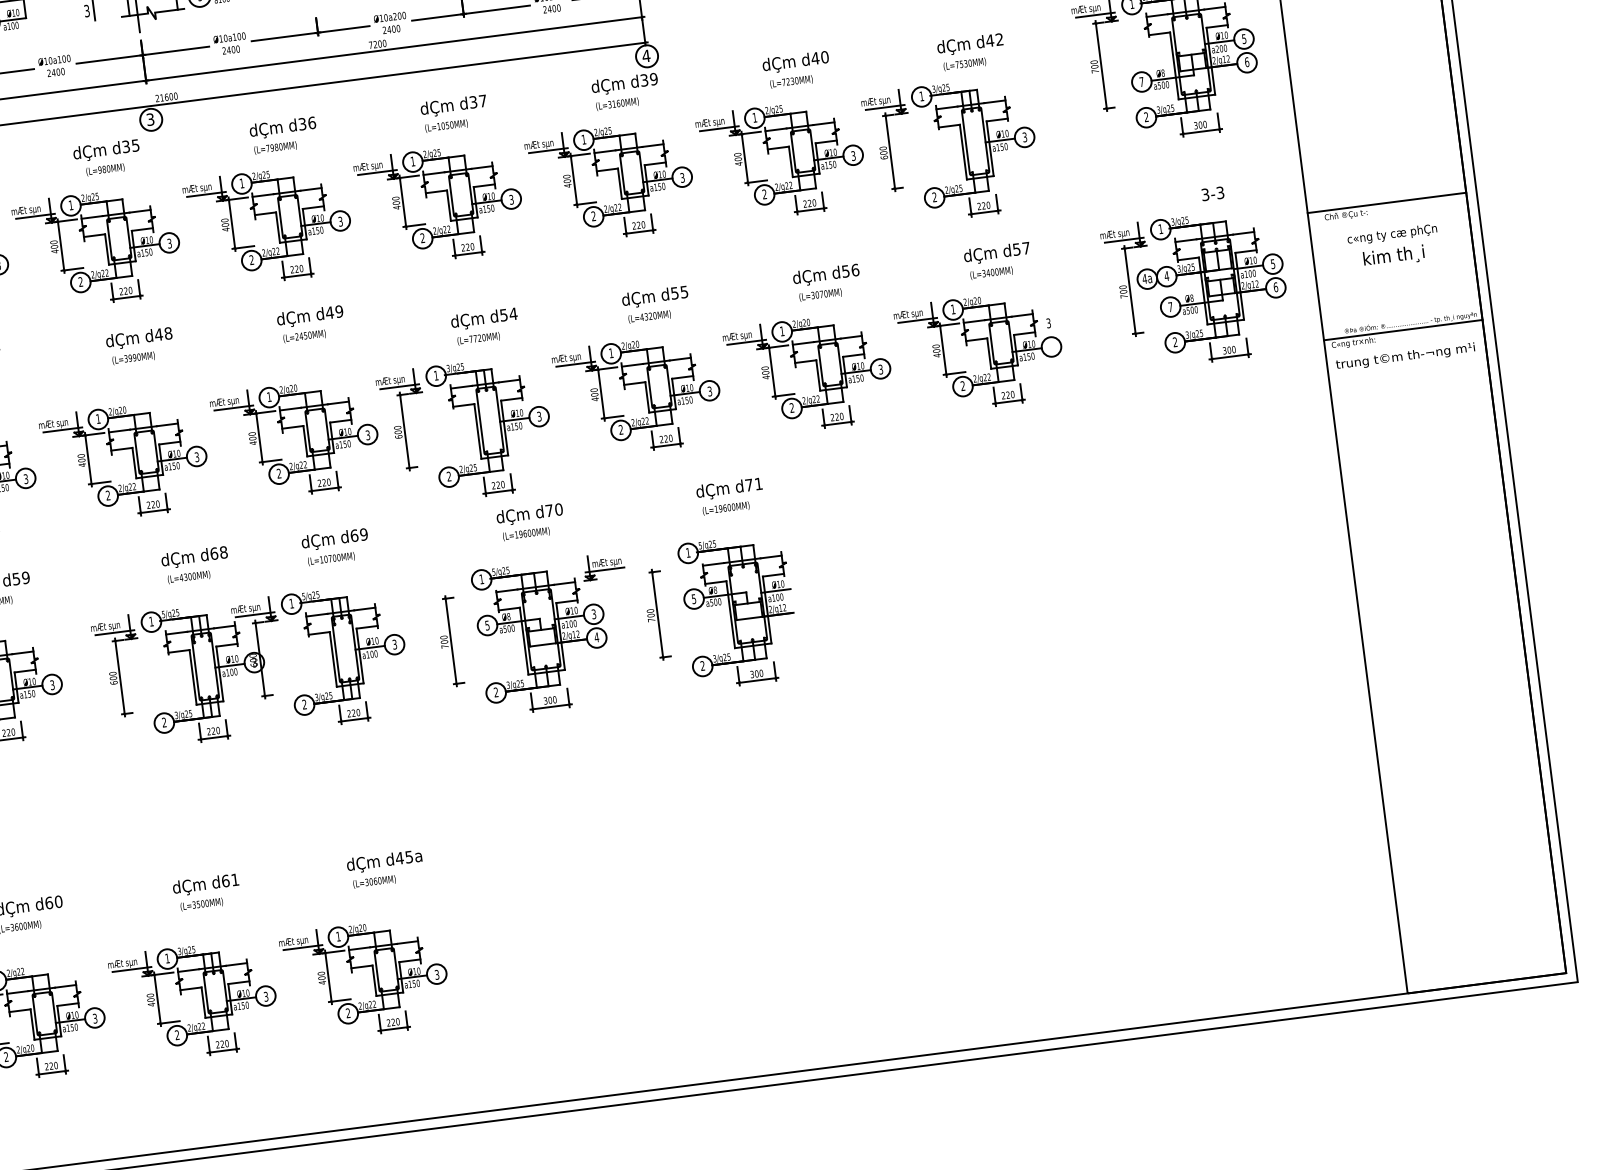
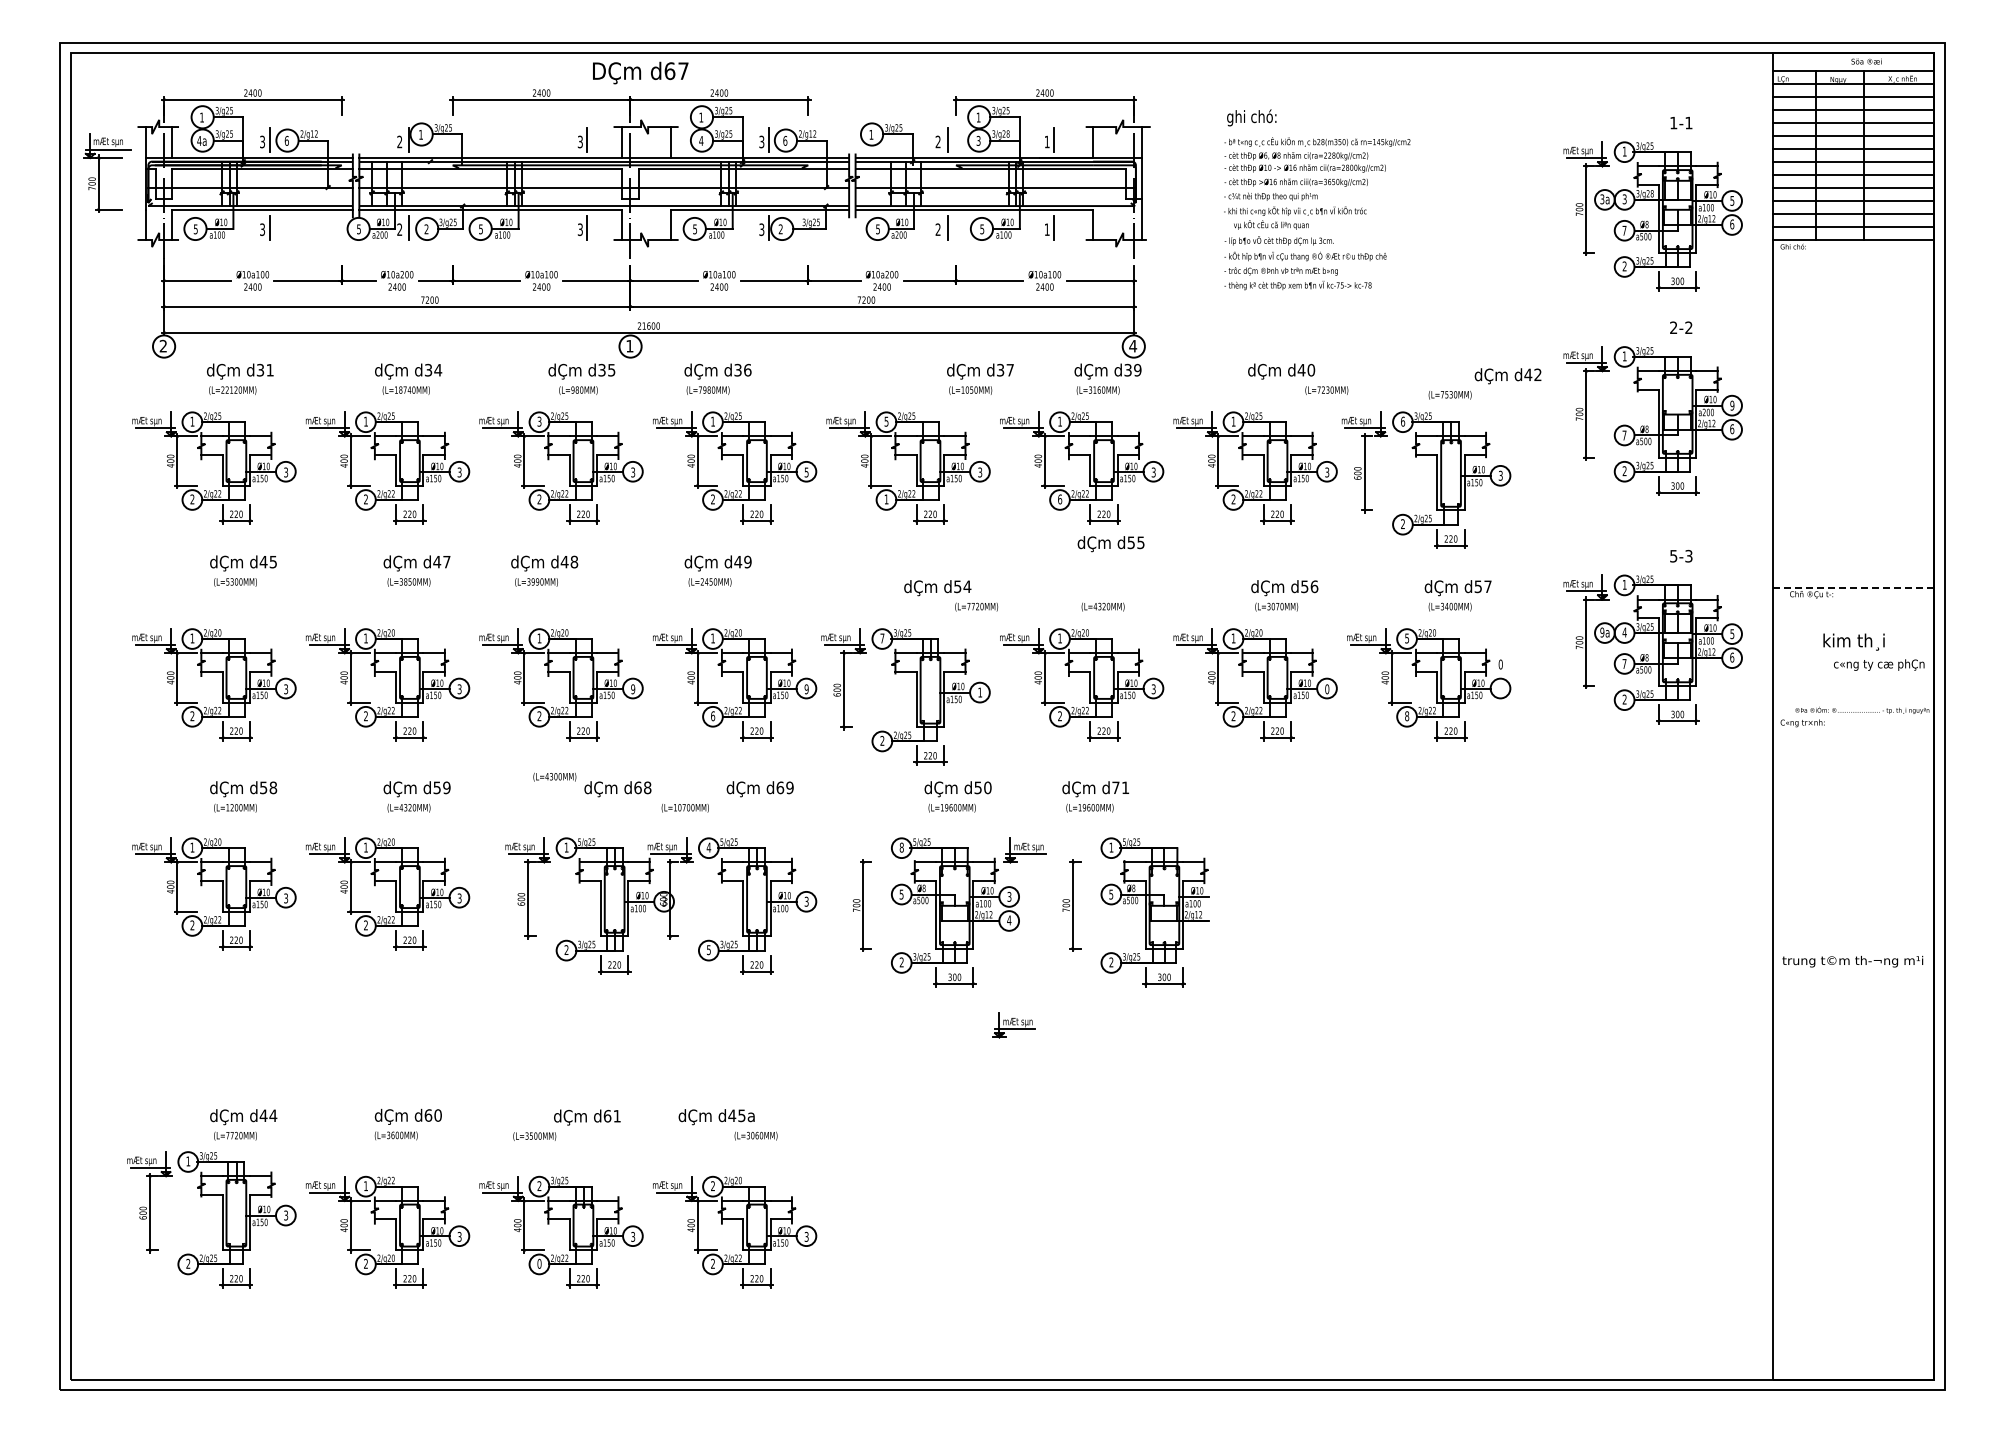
text: (1244, 38) -> (1732, 405), 5 -> 9
text: (969, 44) -> (1507, 376), moved
text: (791, 81) -> (1326, 390), moved
text: (922, 96) -> (1403, 421), 1 -> 6
text: (454, 112) -> (980, 378), moved
text: (150, 118) -> (629, 345), 3 -> 1
text: (283, 134) -> (717, 378), moved
text: (412, 161) -> (886, 421), 1 -> 5
text: (1205, 194) -> (1673, 555), 3-3 -> 5-3
line: (1387, 202) -> (1854, 587), solid -> dashed
text: (70, 205) -> (539, 421), 1 -> 3
text: (594, 216) -> (1060, 499), 2 -> 6
text: (340, 220) -> (806, 471), 3 -> 5
text: (1392, 234) -> (1879, 664), moved
text: (422, 238) -> (886, 499), 2 -> 1
text: (1144, 278) -> (1602, 632), 4a -> 9a
text: (654, 297) -> (1110, 544), moved
text: (953, 309) -> (1407, 638), 1 -> 5
text: (310, 323) -> (717, 570), moved
text: (1048, 323) -> (1500, 664), 3 -> 0
line: (1402, 329) -> (1853, 716), removed
text: (478, 338) -> (976, 606), moved
text: (140, 345) -> (544, 570), moved
text: (1405, 356) -> (1852, 961), moved
text: (881, 369) -> (1327, 689), 3 -> 0
text: (436, 375) -> (882, 638), 1 -> 7
text: (963, 386) -> (1407, 716), 2 -> 8
text: (539, 416) -> (980, 692), 3 -> 1
text: (367, 435) -> (806, 689), 3 -> 9
text: (197, 457) -> (633, 689), 3 -> 9
text: (279, 473) -> (713, 716), 2 -> 6
text: (730, 496) -> (1095, 796), moved
text: (548, 510) -> (977, 787), d70 -> d50
text: (330, 559) -> (684, 808), moved
text: (188, 576) -> (554, 776), moved
text: (481, 579) -> (901, 847), 1 -> 8
text: (291, 603) -> (708, 847), 1 -> 4
text: (304, 705) -> (708, 950), 2 -> 5
part: (614, 740) -> (1013, 1025), added
text: (384, 862) -> (716, 1117), moved
text: (201, 904) -> (534, 1136), moved
text: (337, 936) -> (712, 1185), 1 -> 2
text: (167, 957) -> (539, 1185), 1 -> 2
text: (177, 1034) -> (539, 1263), 2 -> 0

